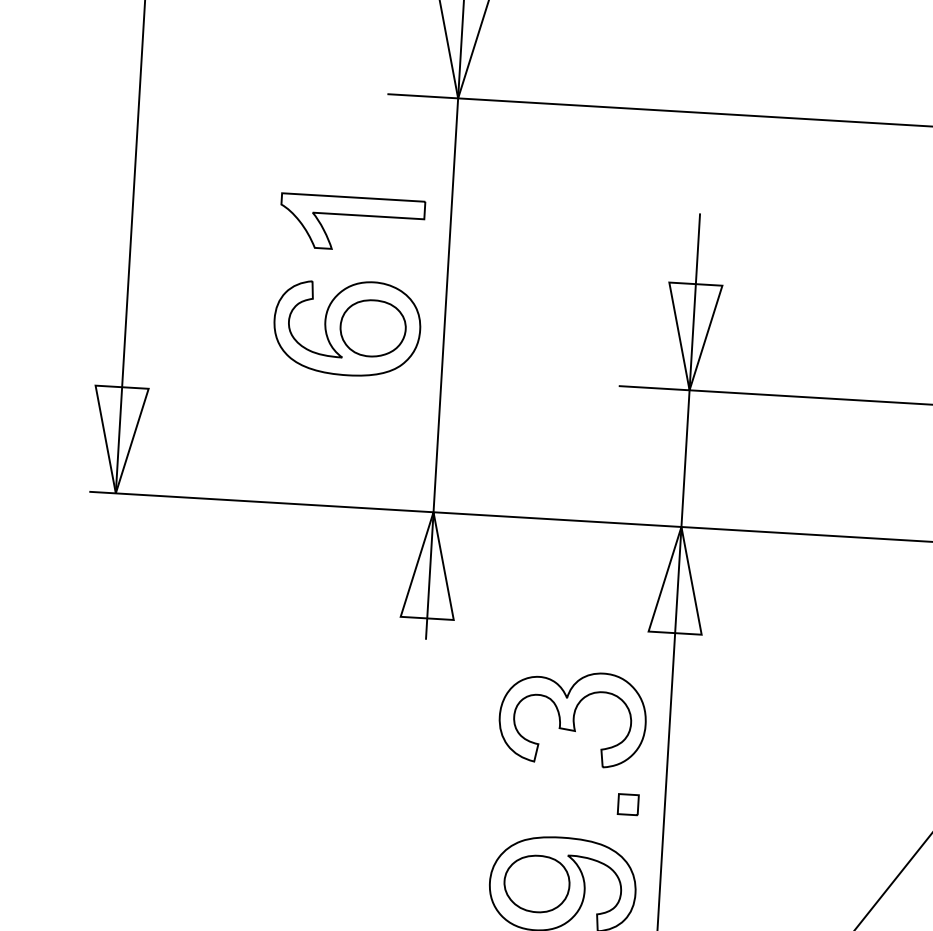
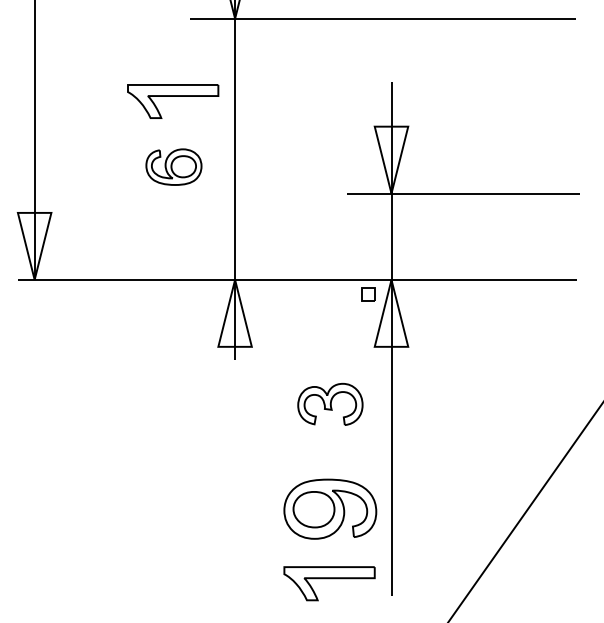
part: (346, 326) -> (173, 166), size x0.6
part: (573, 718) -> (330, 404), size x0.7
part: (628, 804) -> (368, 294), moved

